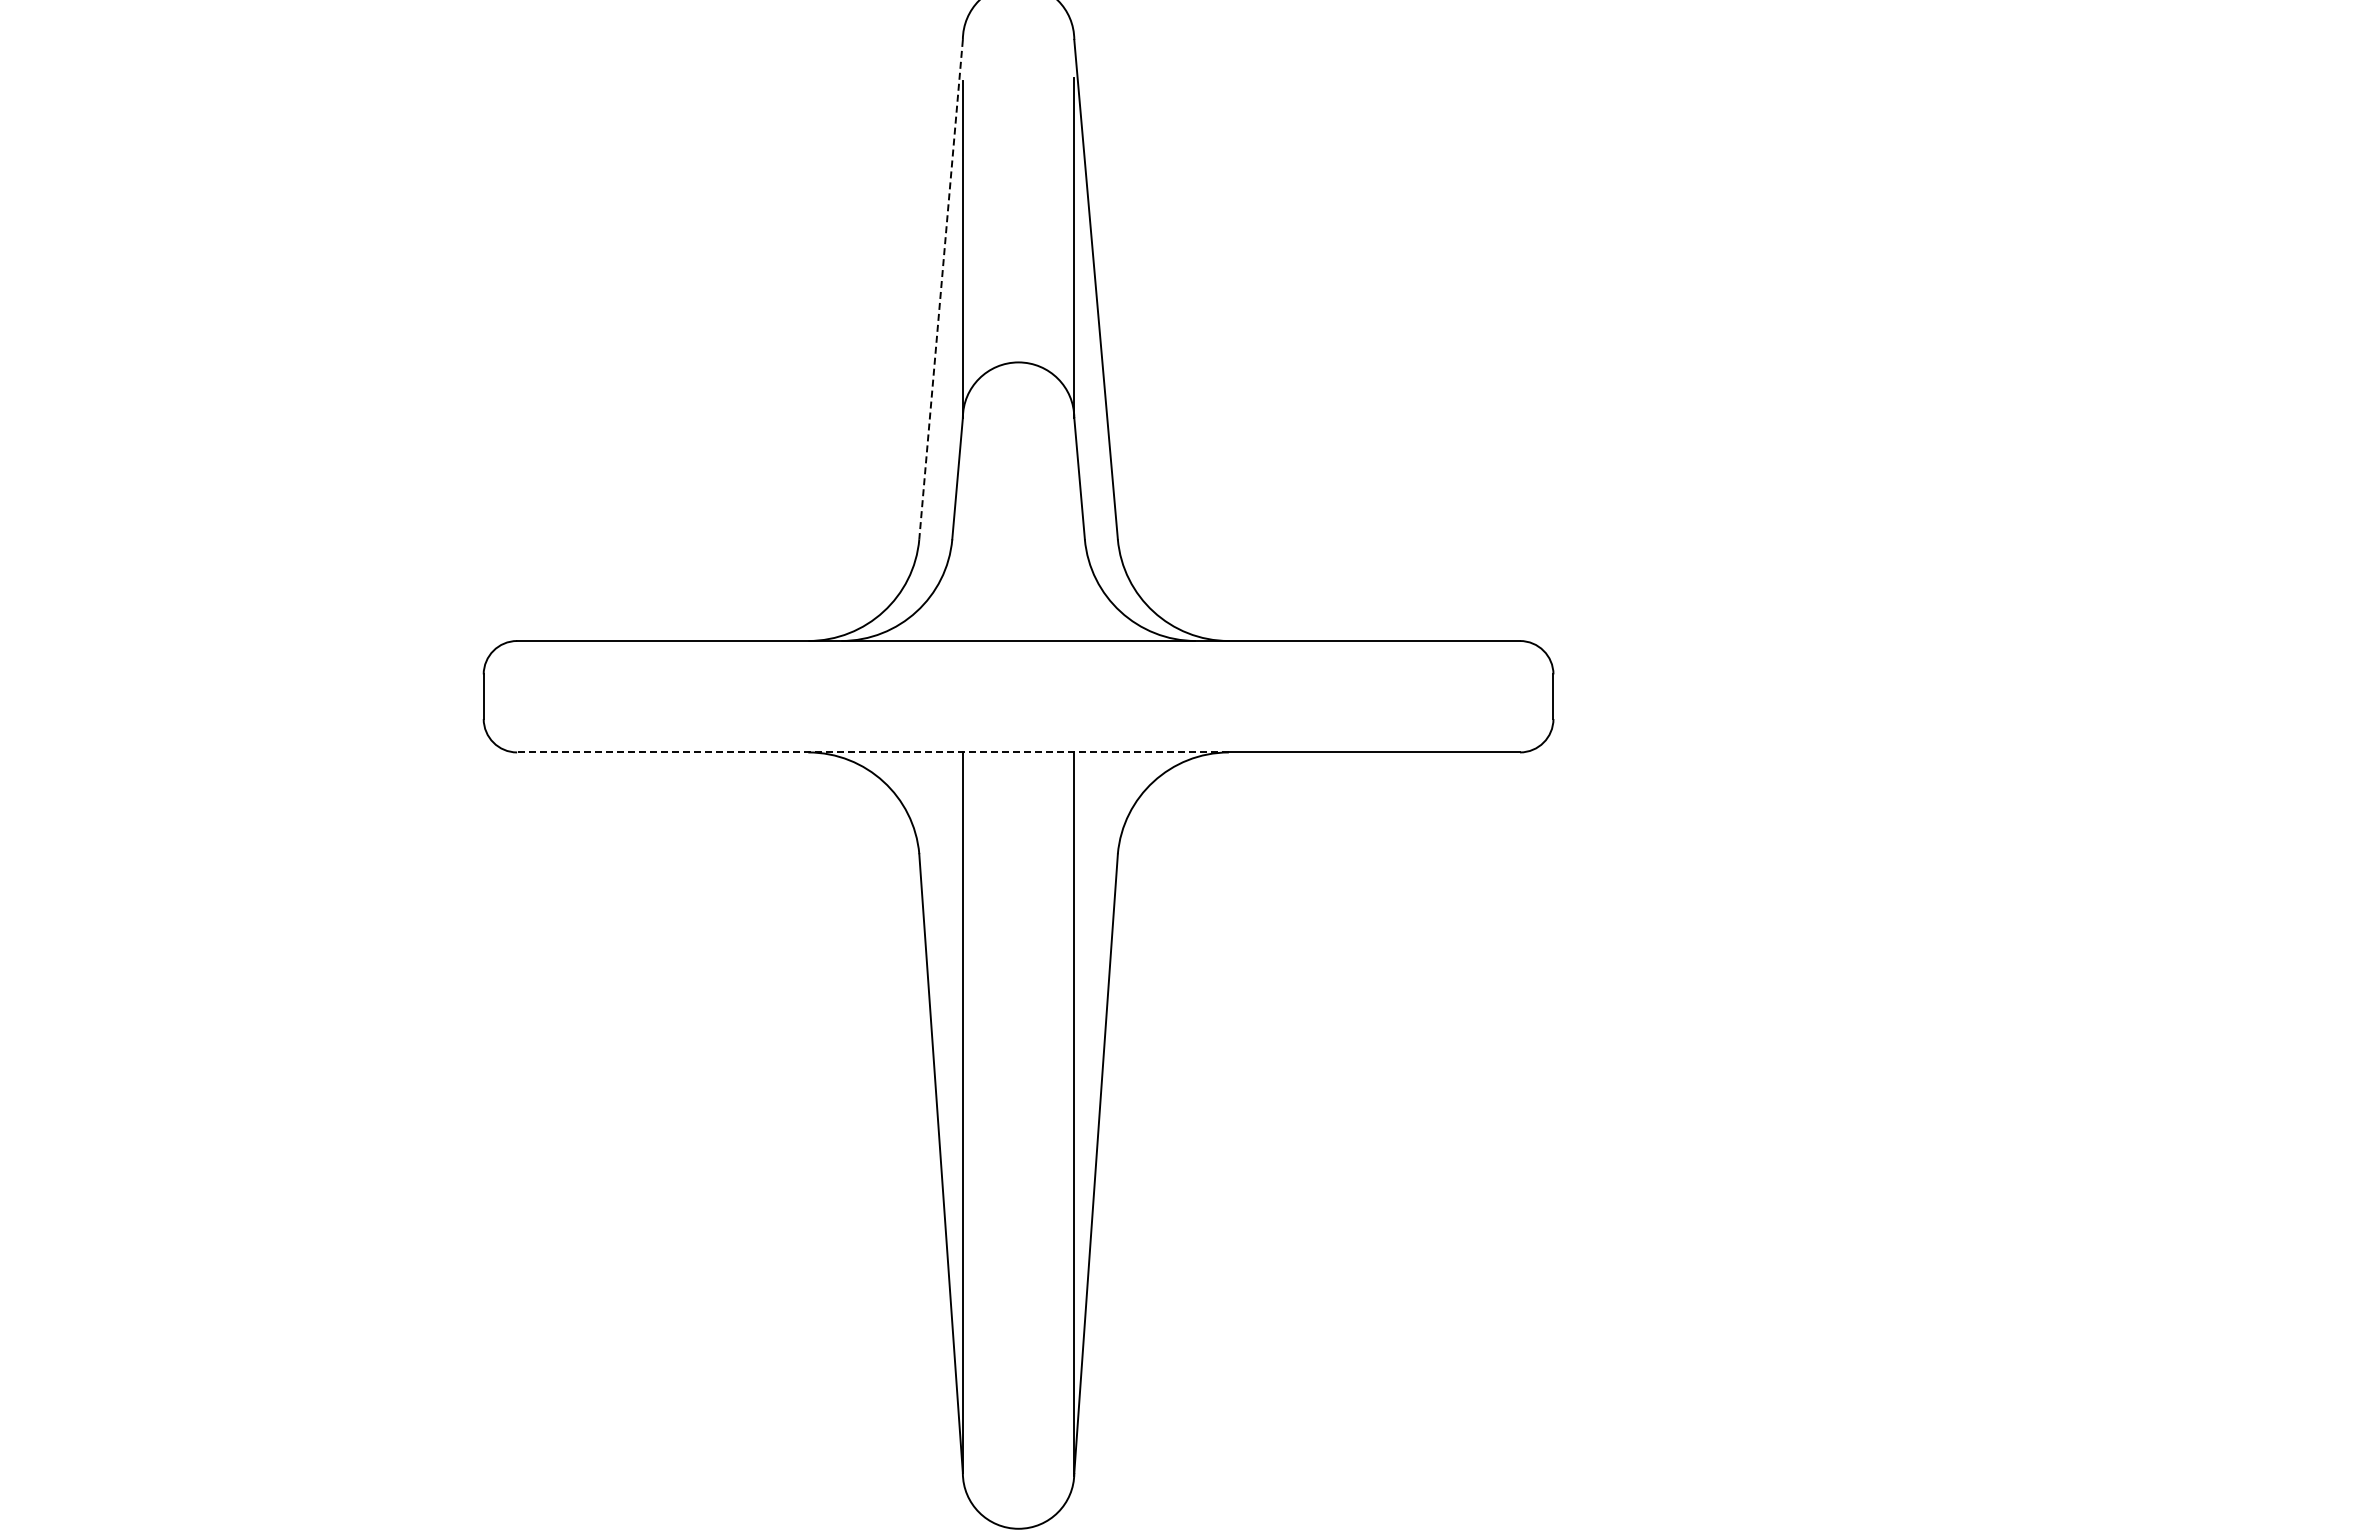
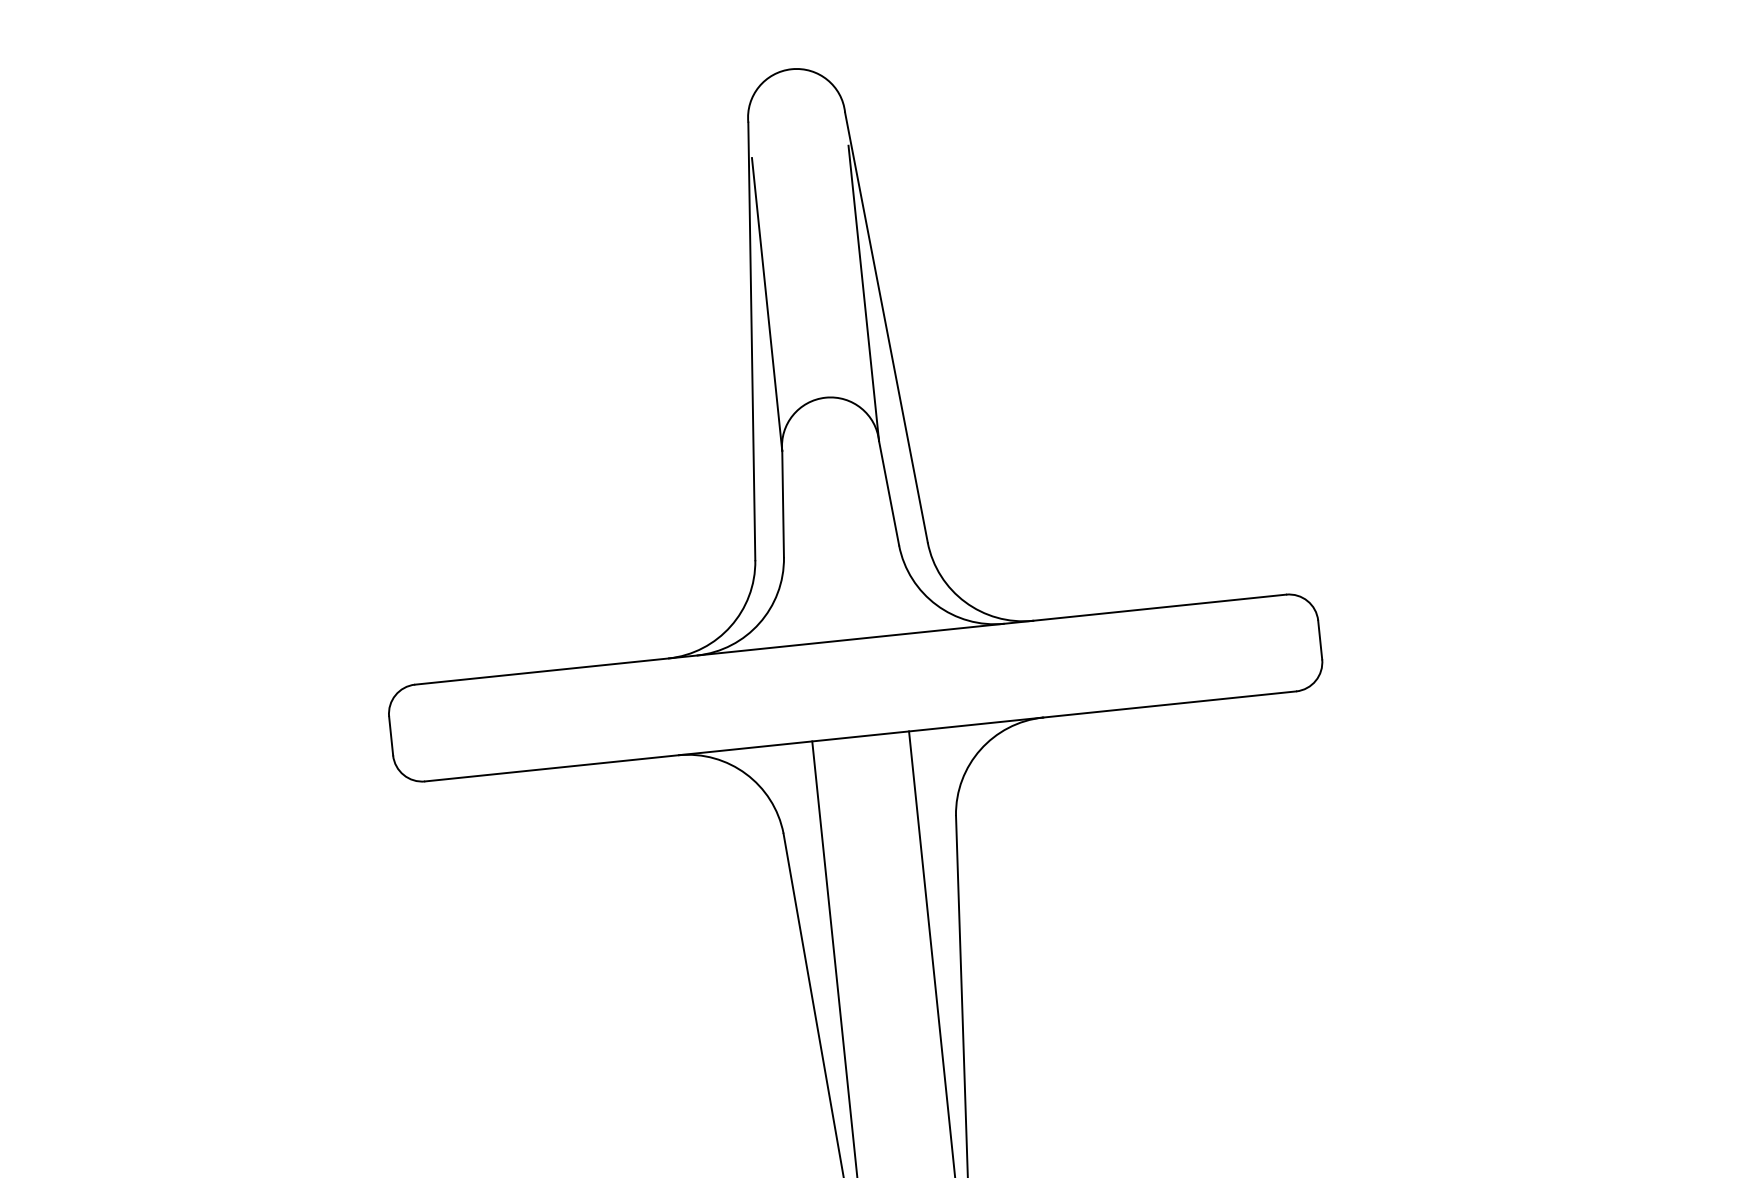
line: (941, 289) -> (752, 341), dashed -> solid
line: (873, 752) -> (734, 749), dashed -> solid

